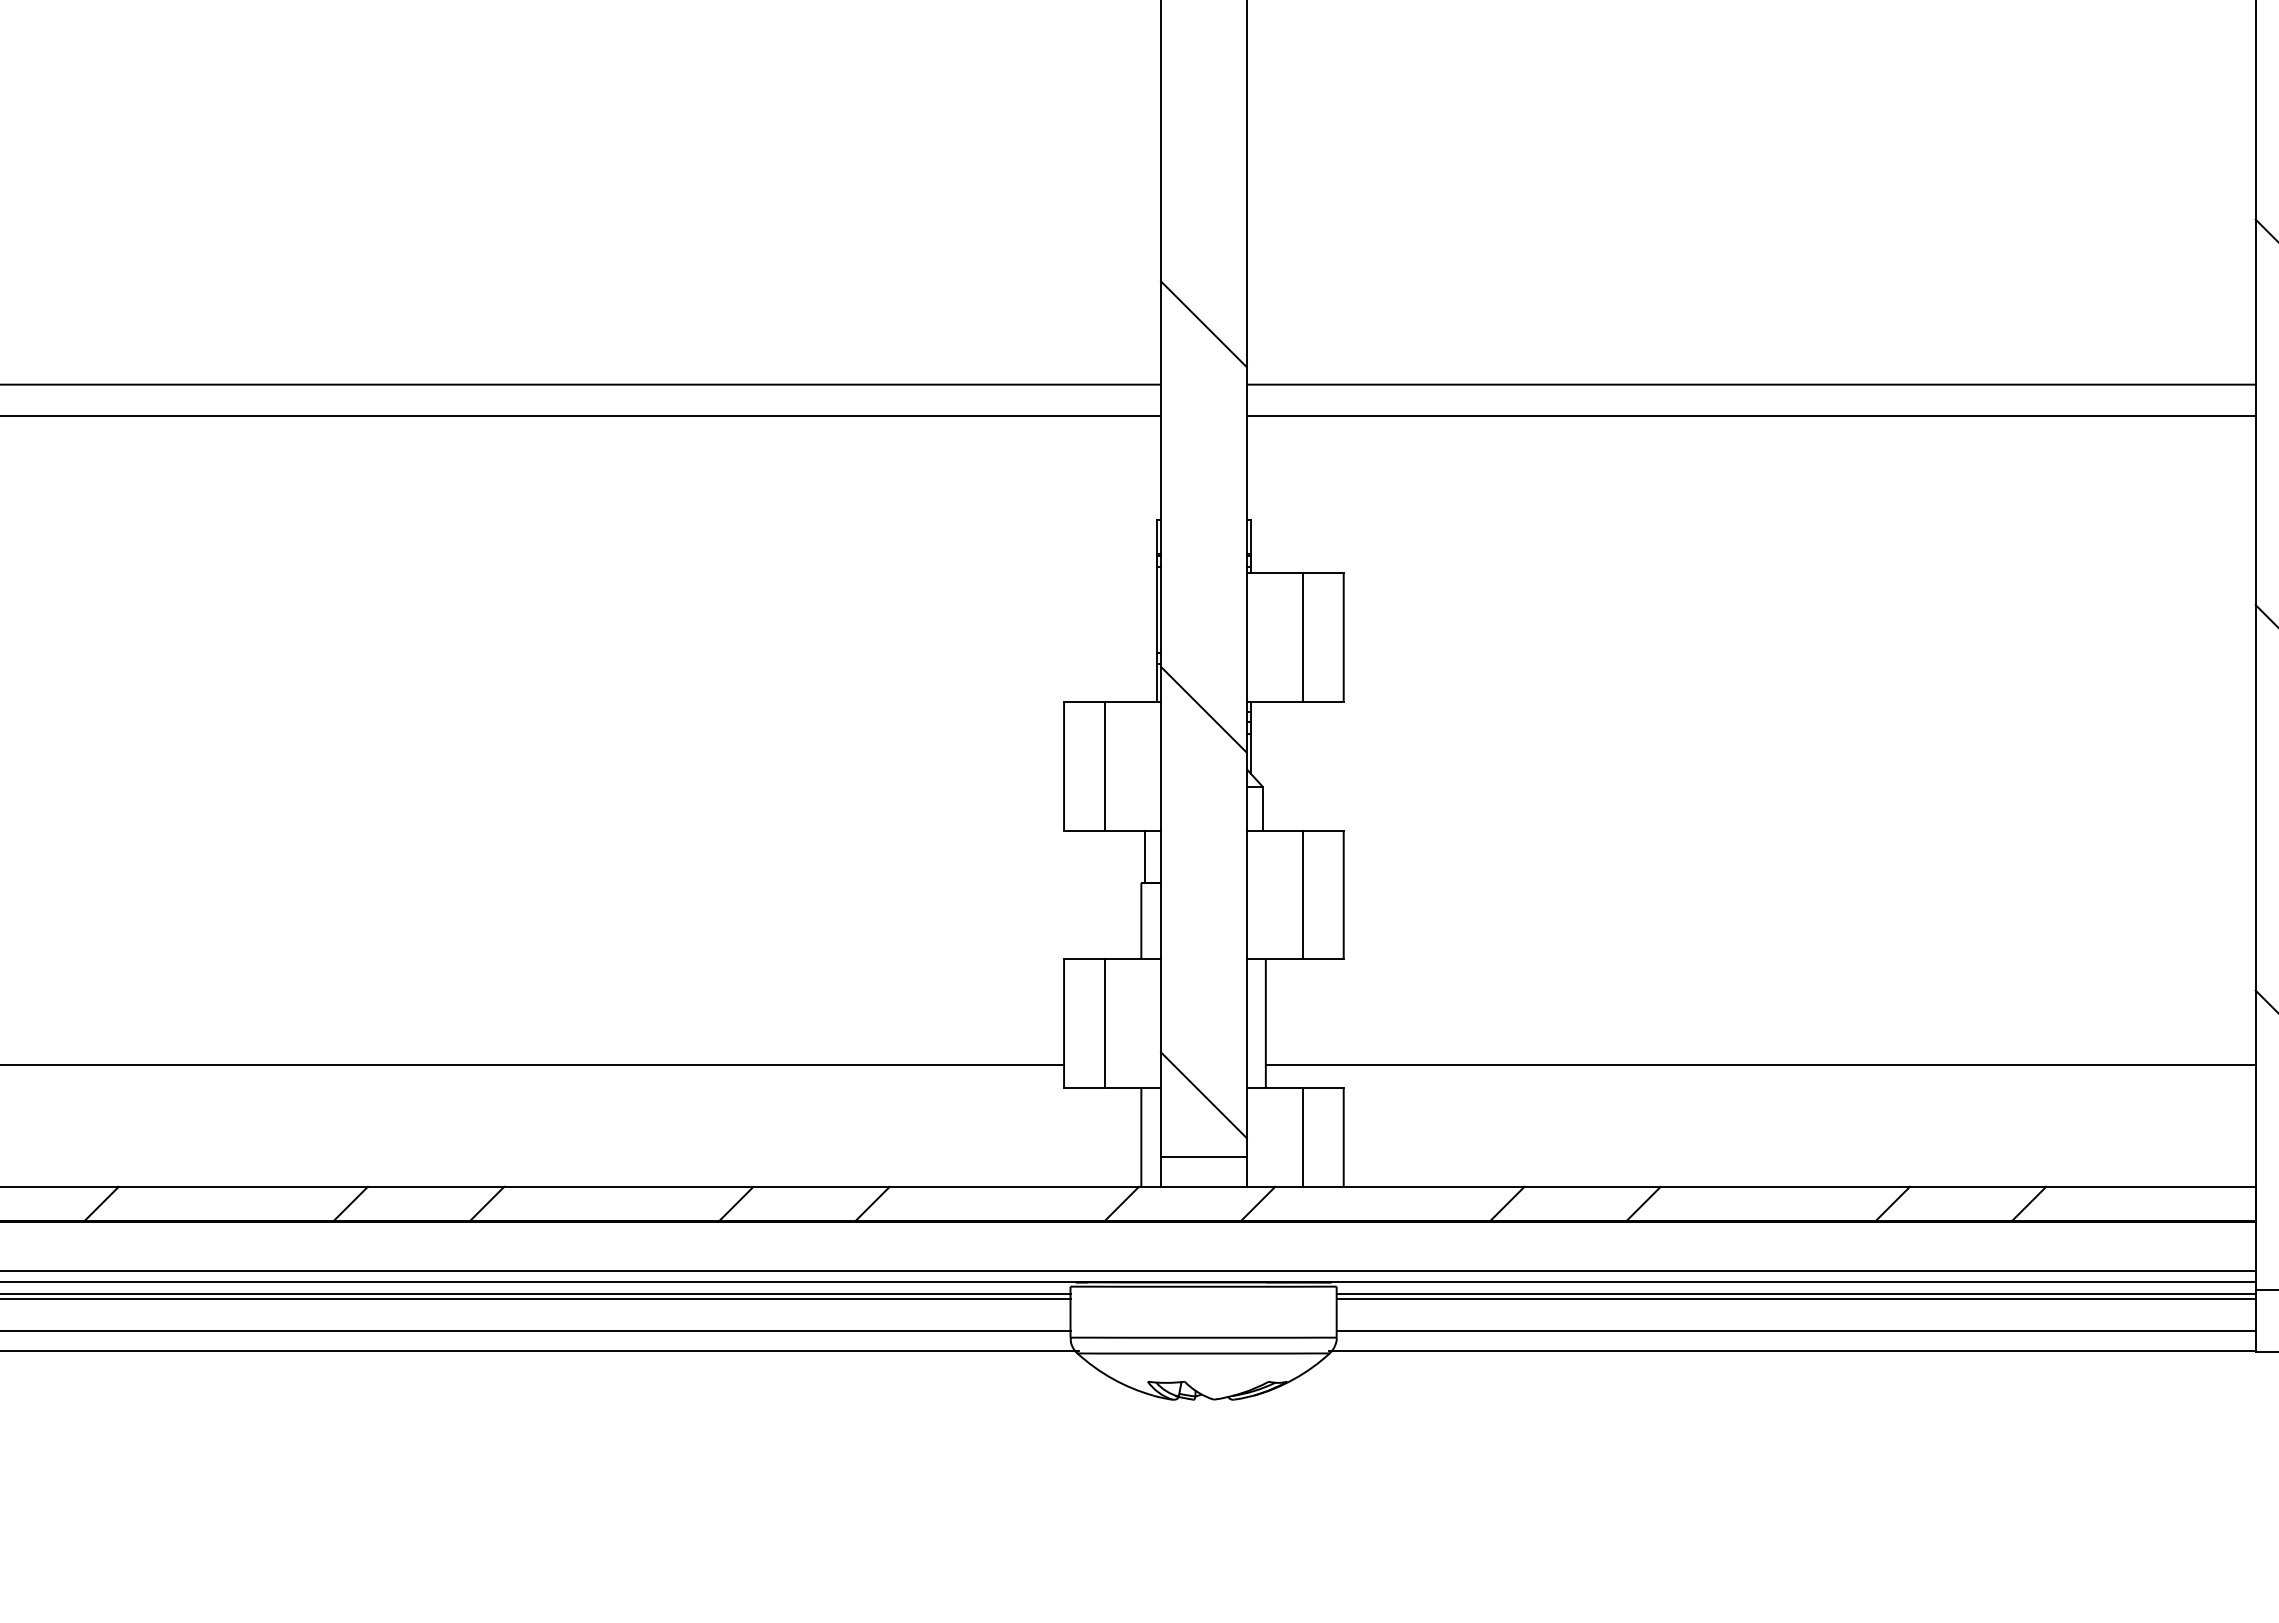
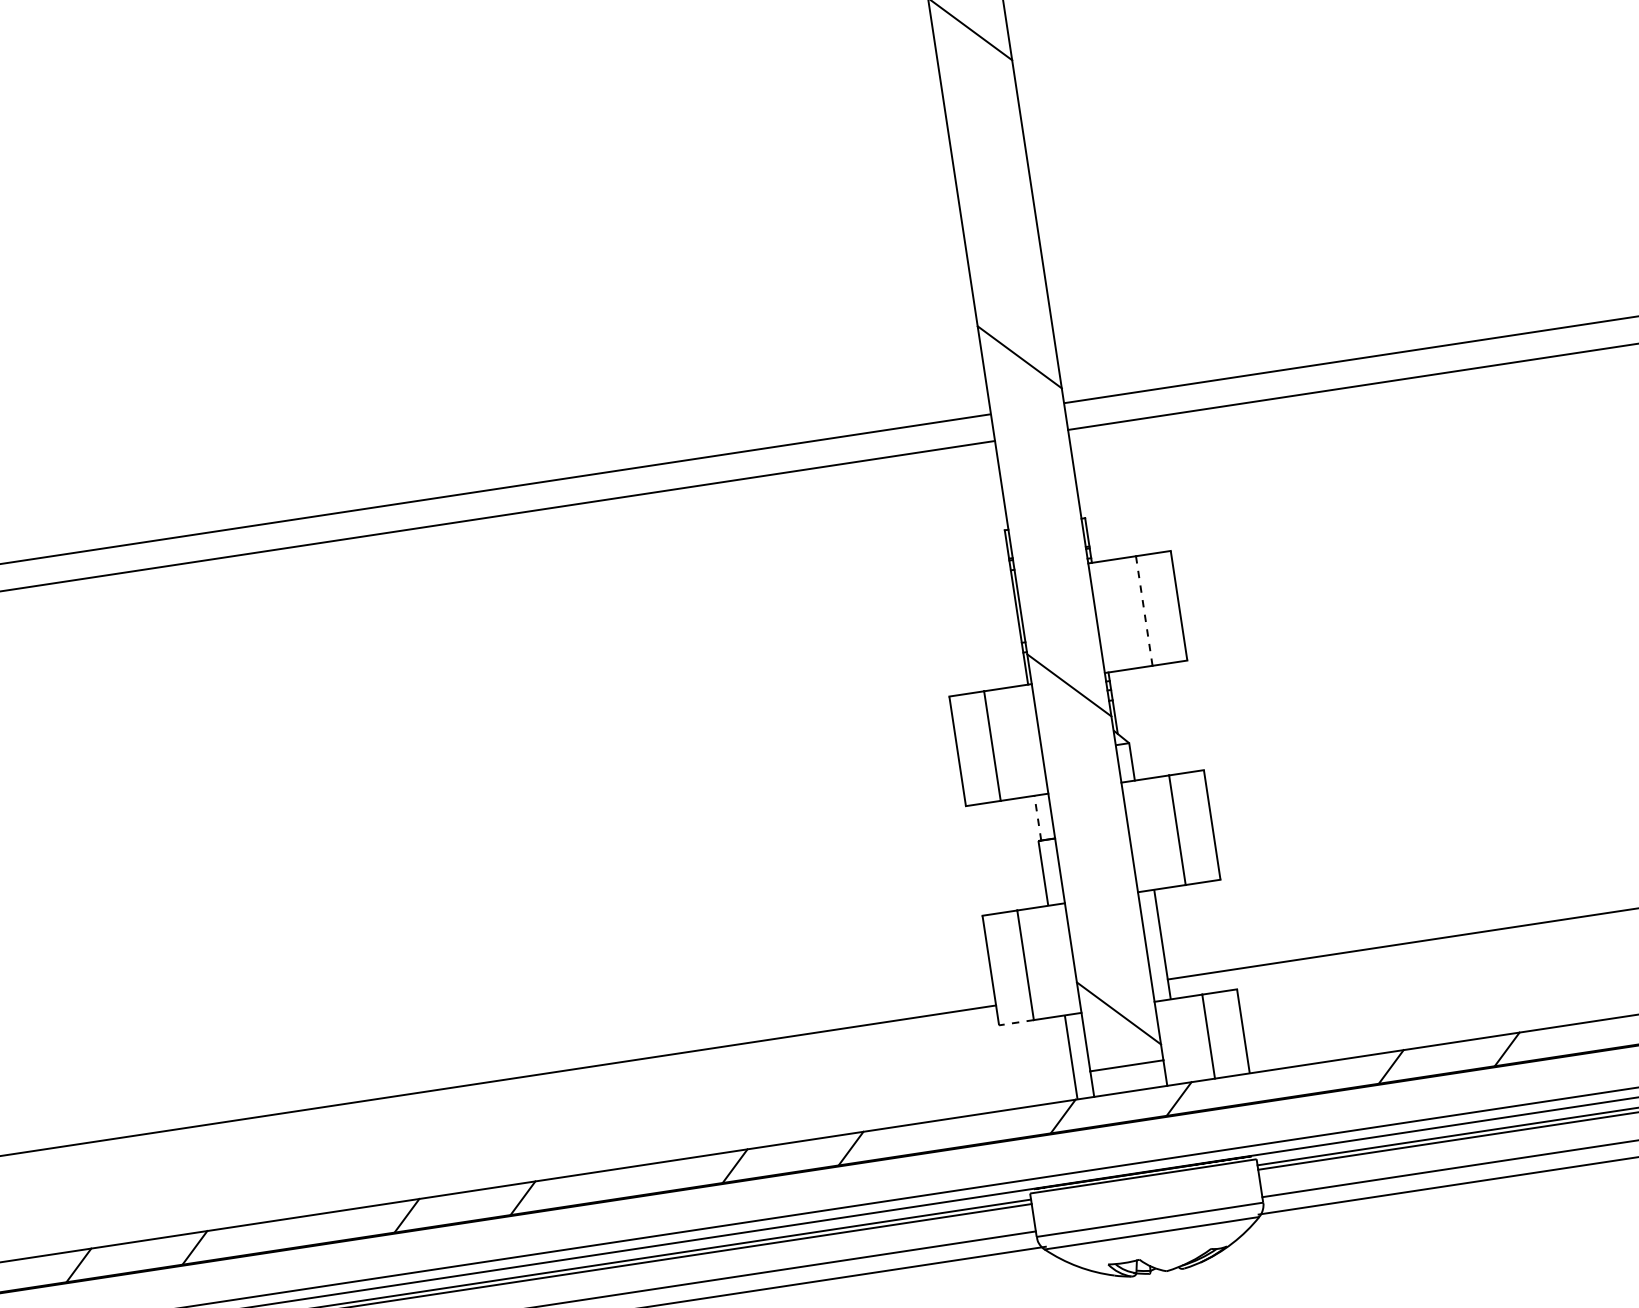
line: (1302, 637) -> (1144, 611), solid -> dashed
line: (1144, 856) -> (1037, 817), solid -> dashed
line: (1084, 1088) -> (1016, 1023), solid -> dashed

